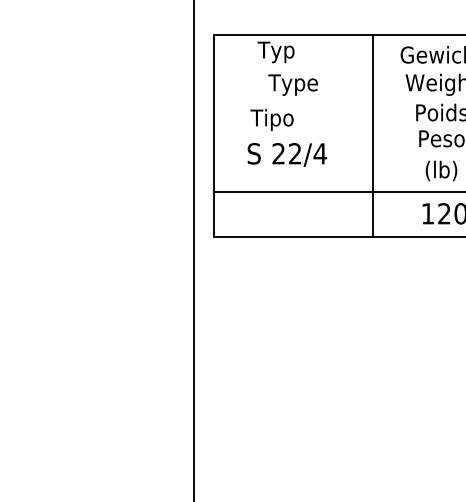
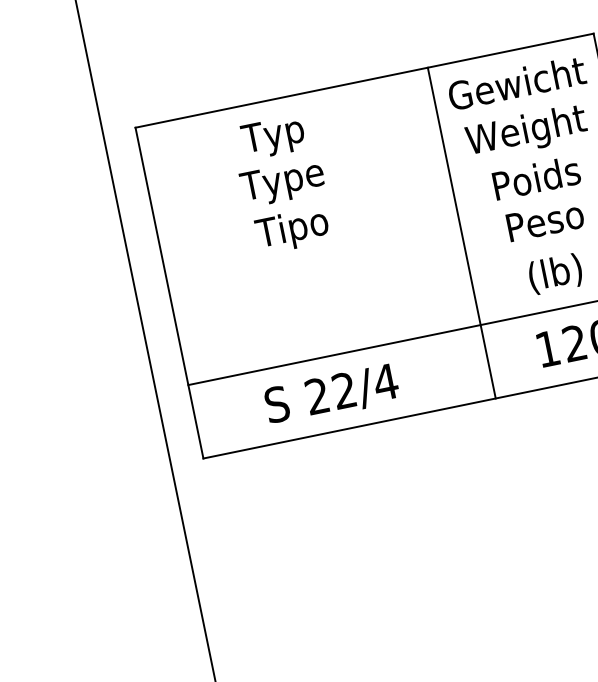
text: (275, 52) -> (272, 137), moved
text: (271, 119) -> (291, 229), moved
line: (372, 135) -> (461, 232), moved
text: (287, 154) -> (332, 394), moved

